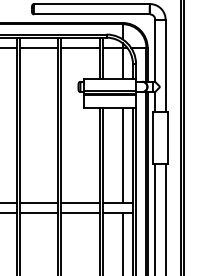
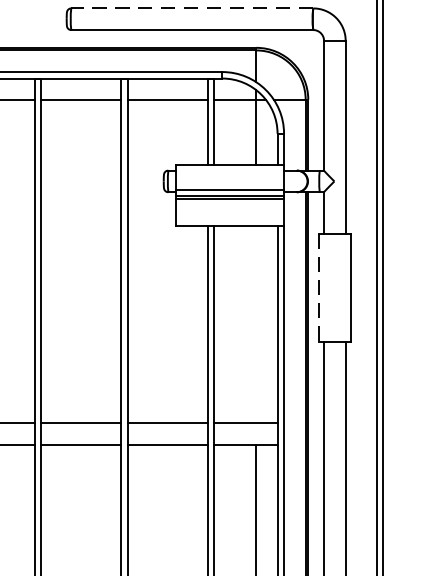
line: (92, 4) -> (193, 9), solid -> dashed
line: (152, 138) -> (318, 289), solid -> dashed
line: (122, 155) -> (255, 324), removed

